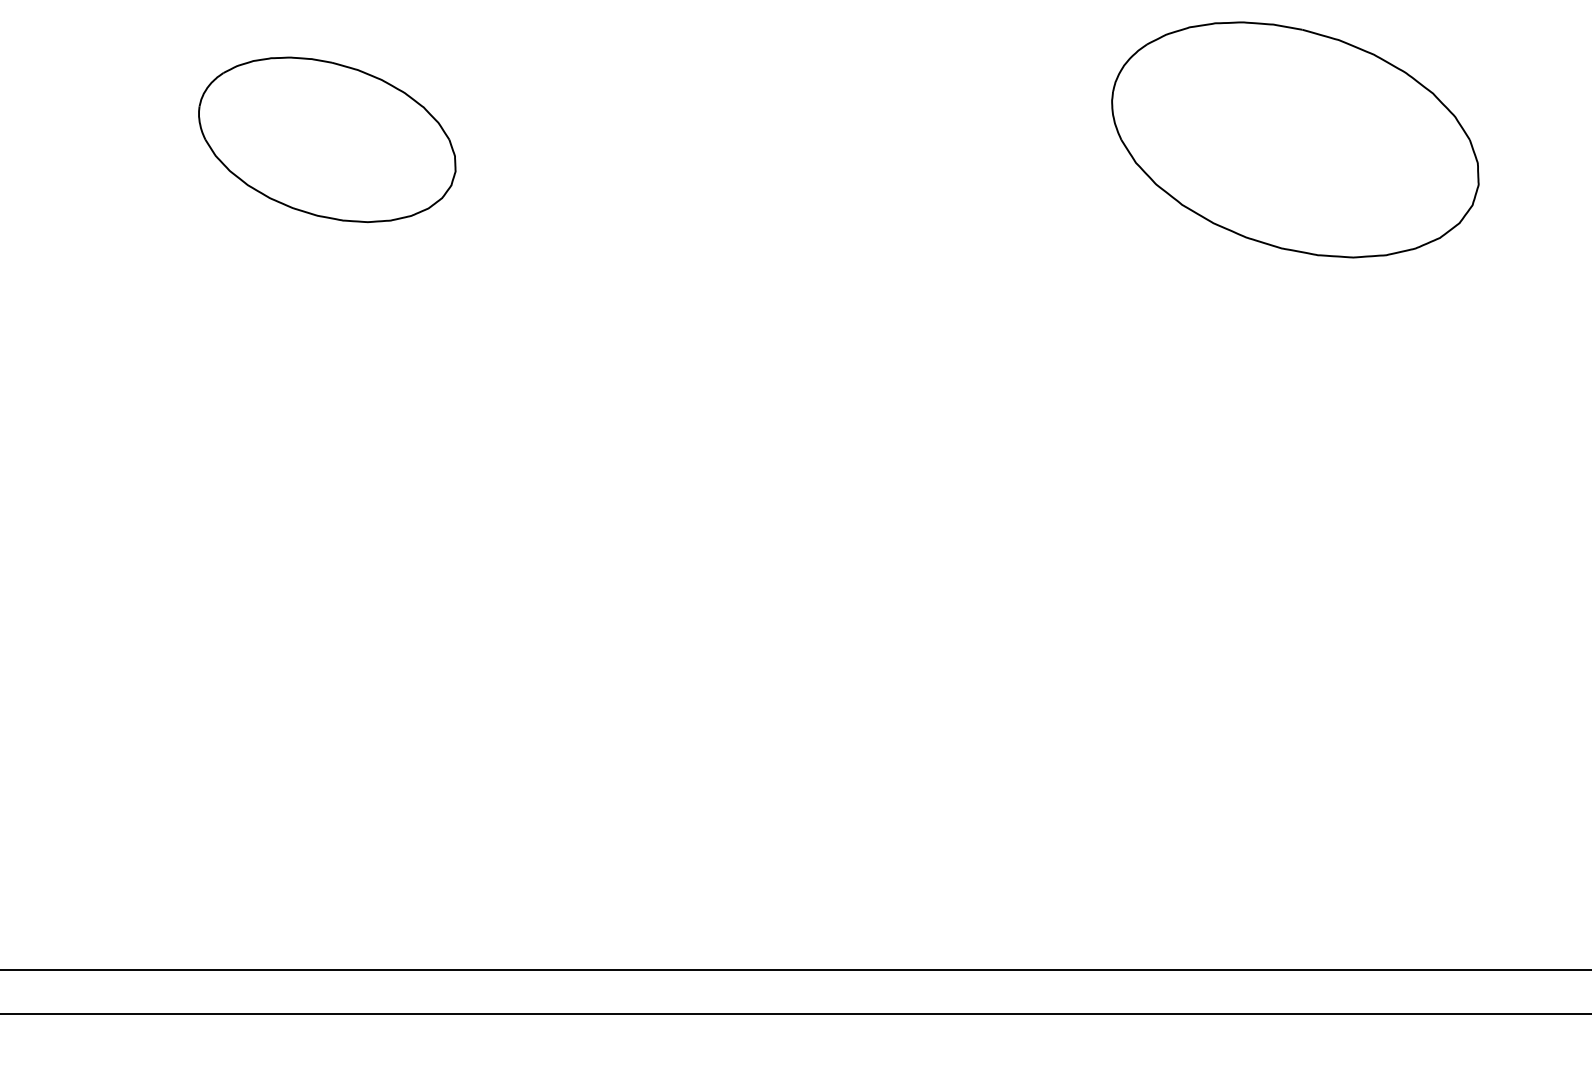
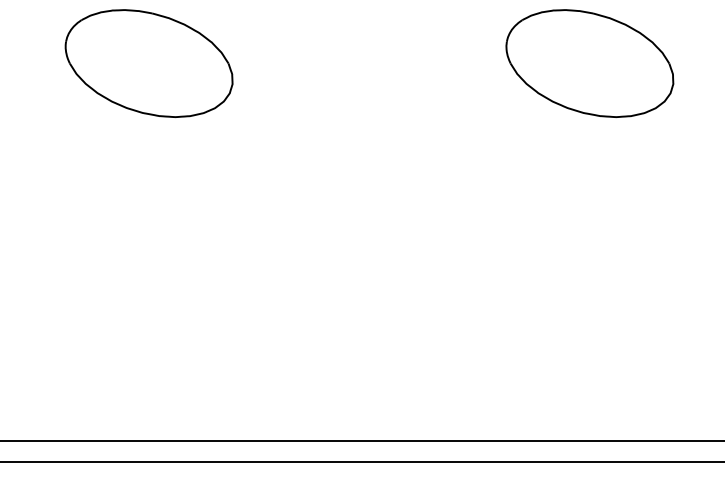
part: (326, 139) -> (148, 63), size x1.43

